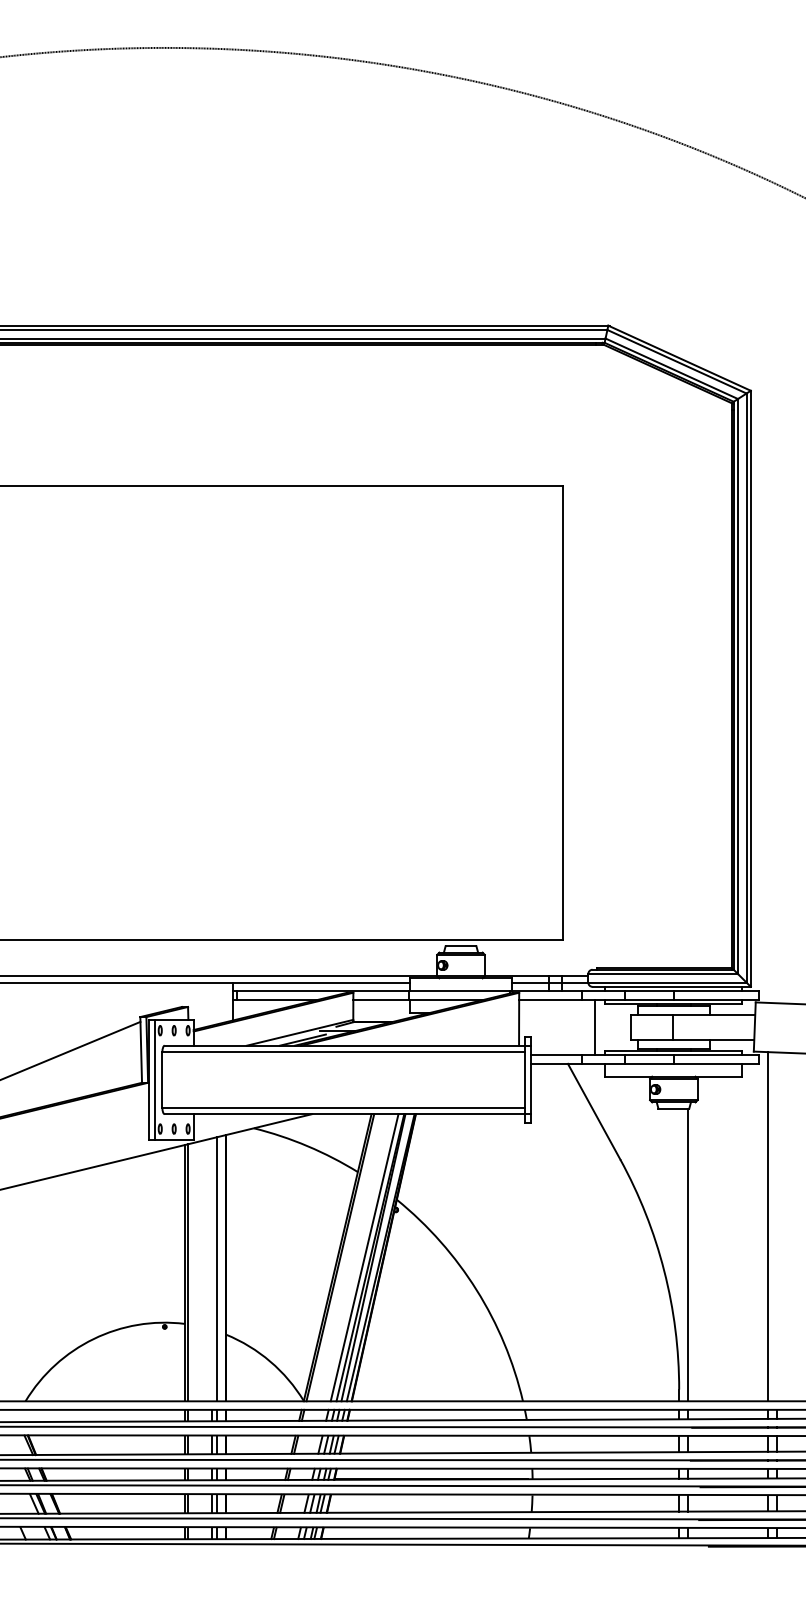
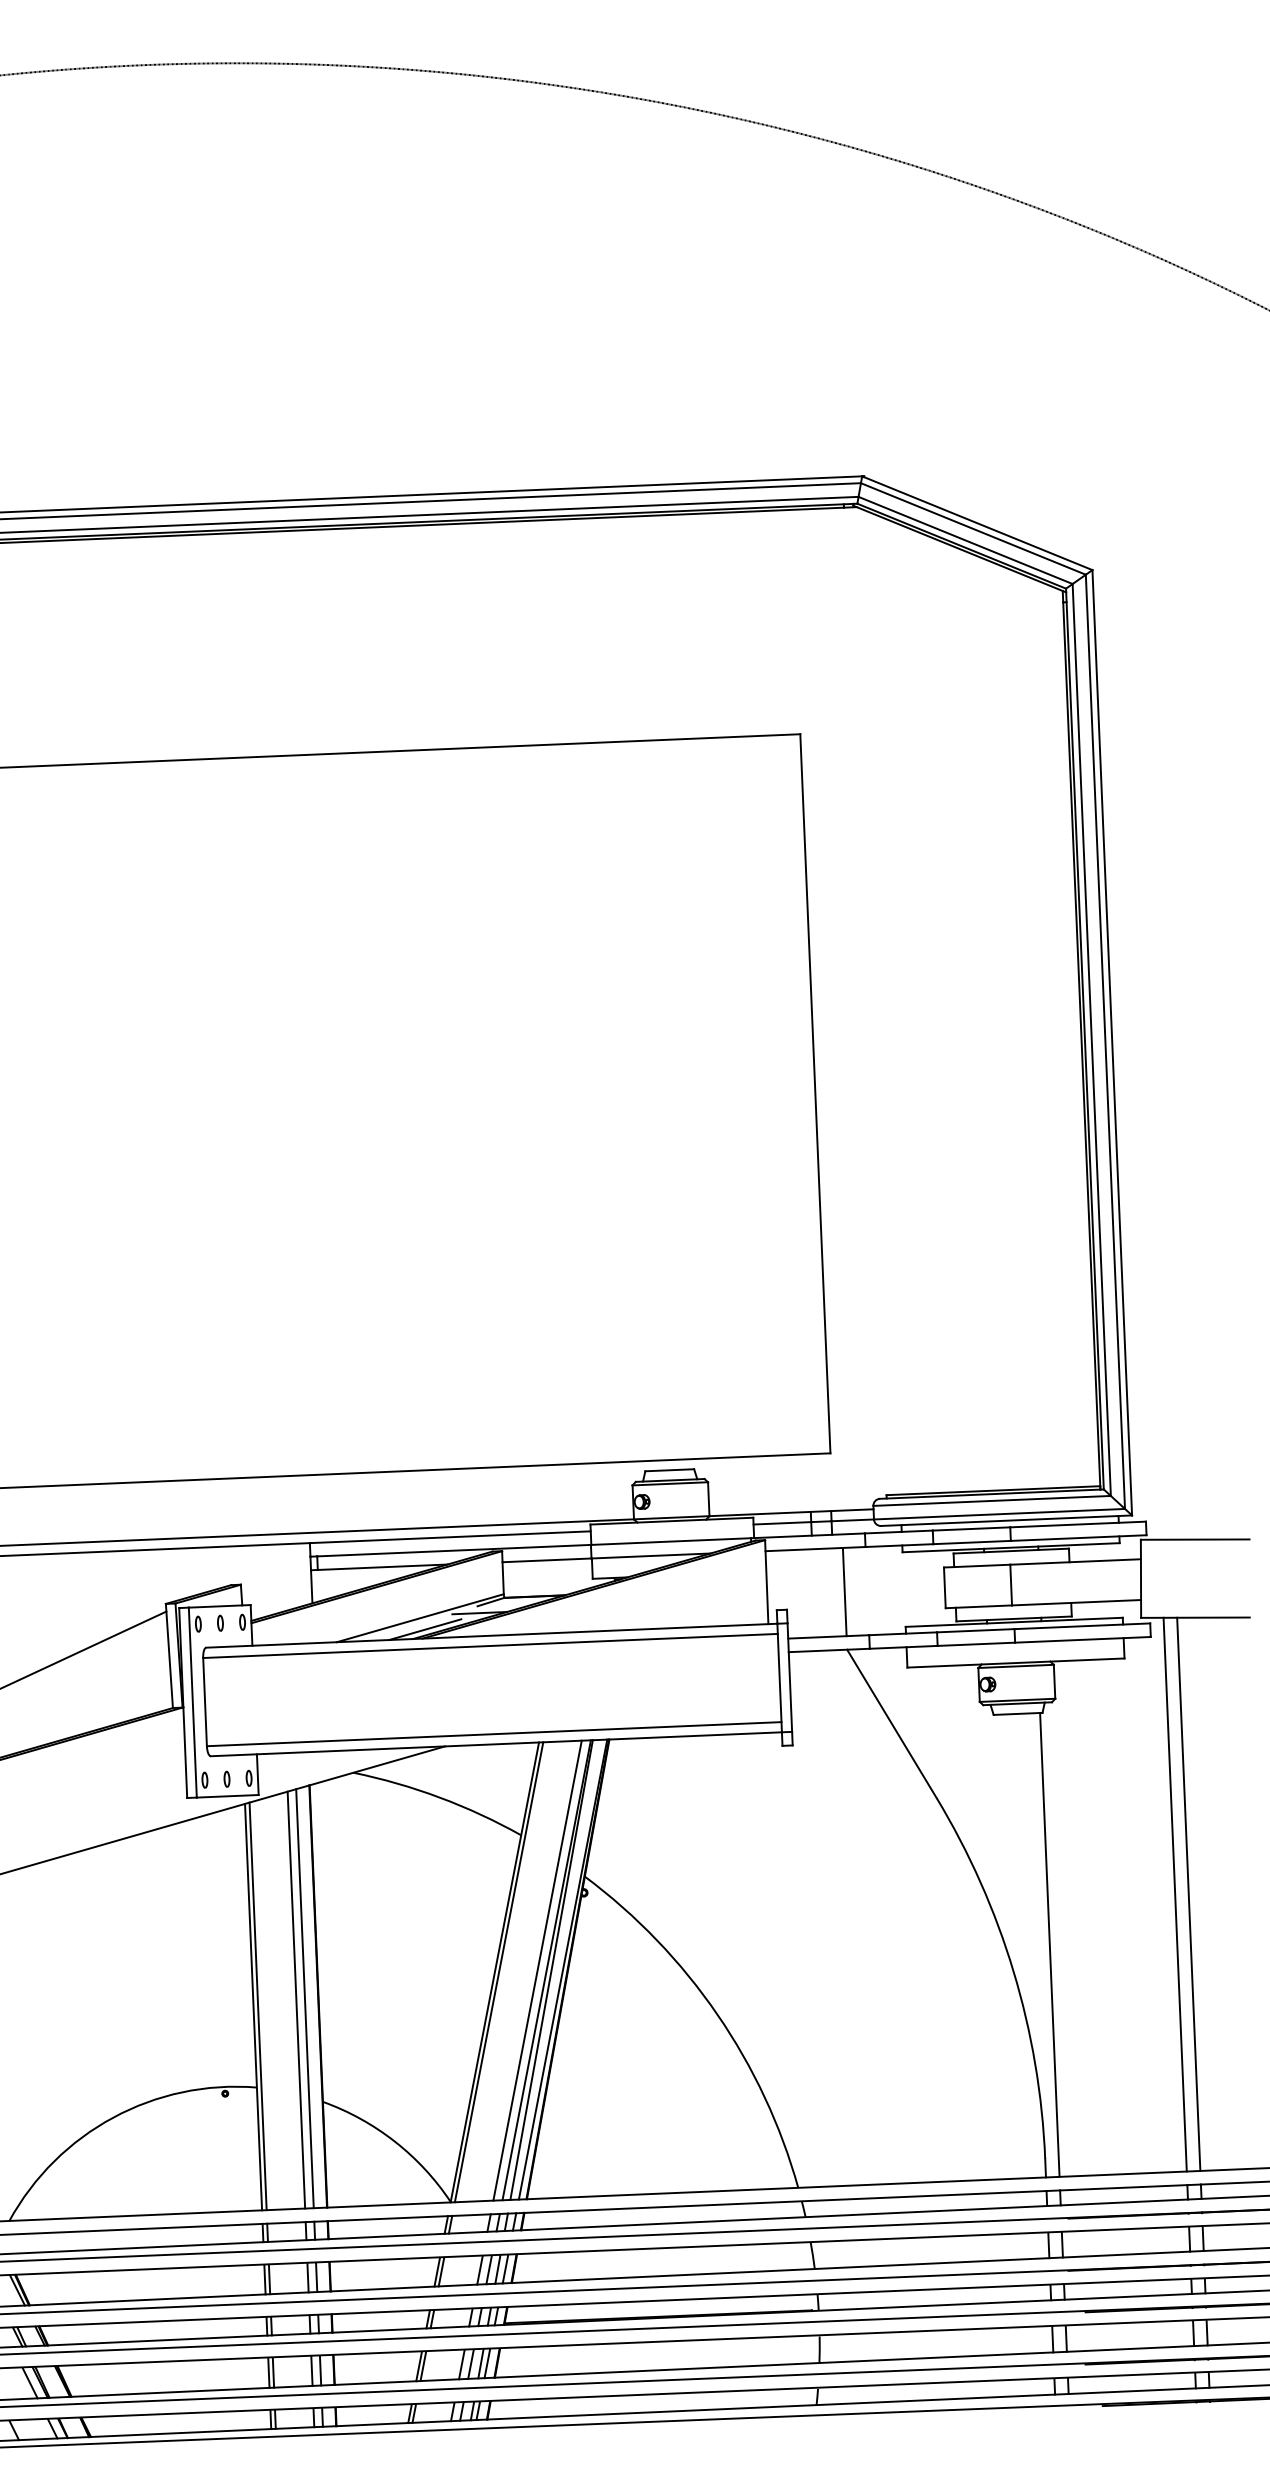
line: (594, 1027) -> (844, 1592), moved
line: (776, 1226) -> (1188, 1893), added
line: (212, 1269) -> (297, 1999), added

